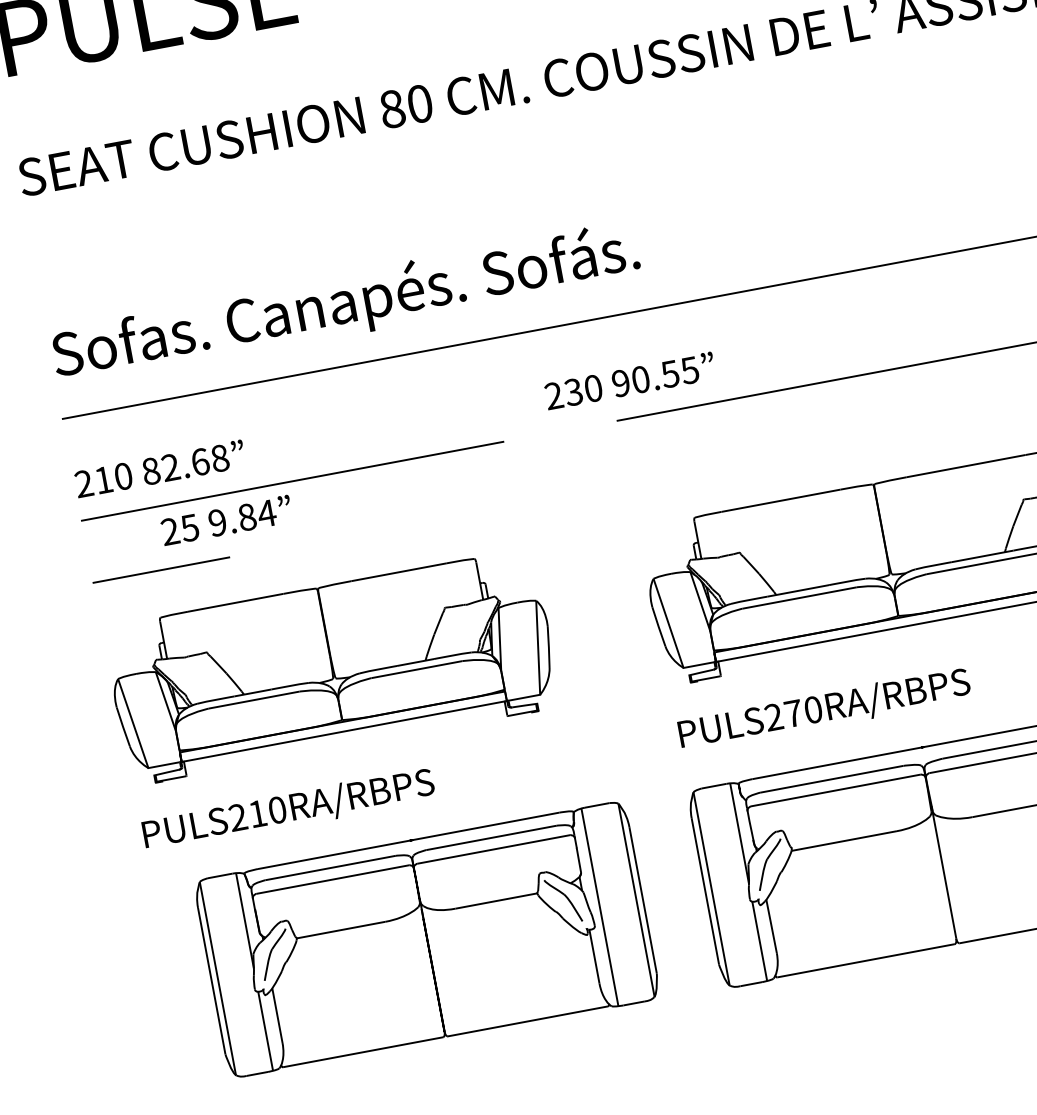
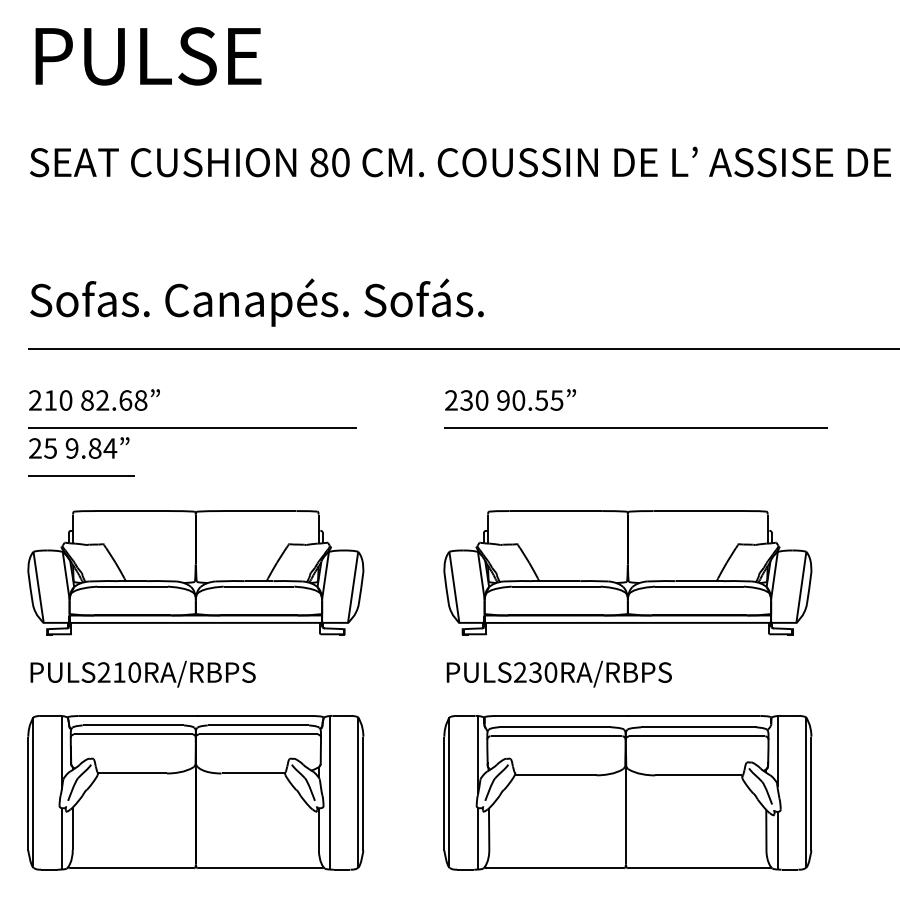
text: (629, 380) -> (510, 399), moved
text: (226, 519) -> (79, 447), moved
text: (793, 713) -> (535, 672), PULS270RA/RBPS -> PULS230RA/RBPS
part: (426, 939) -> (195, 792), moved

